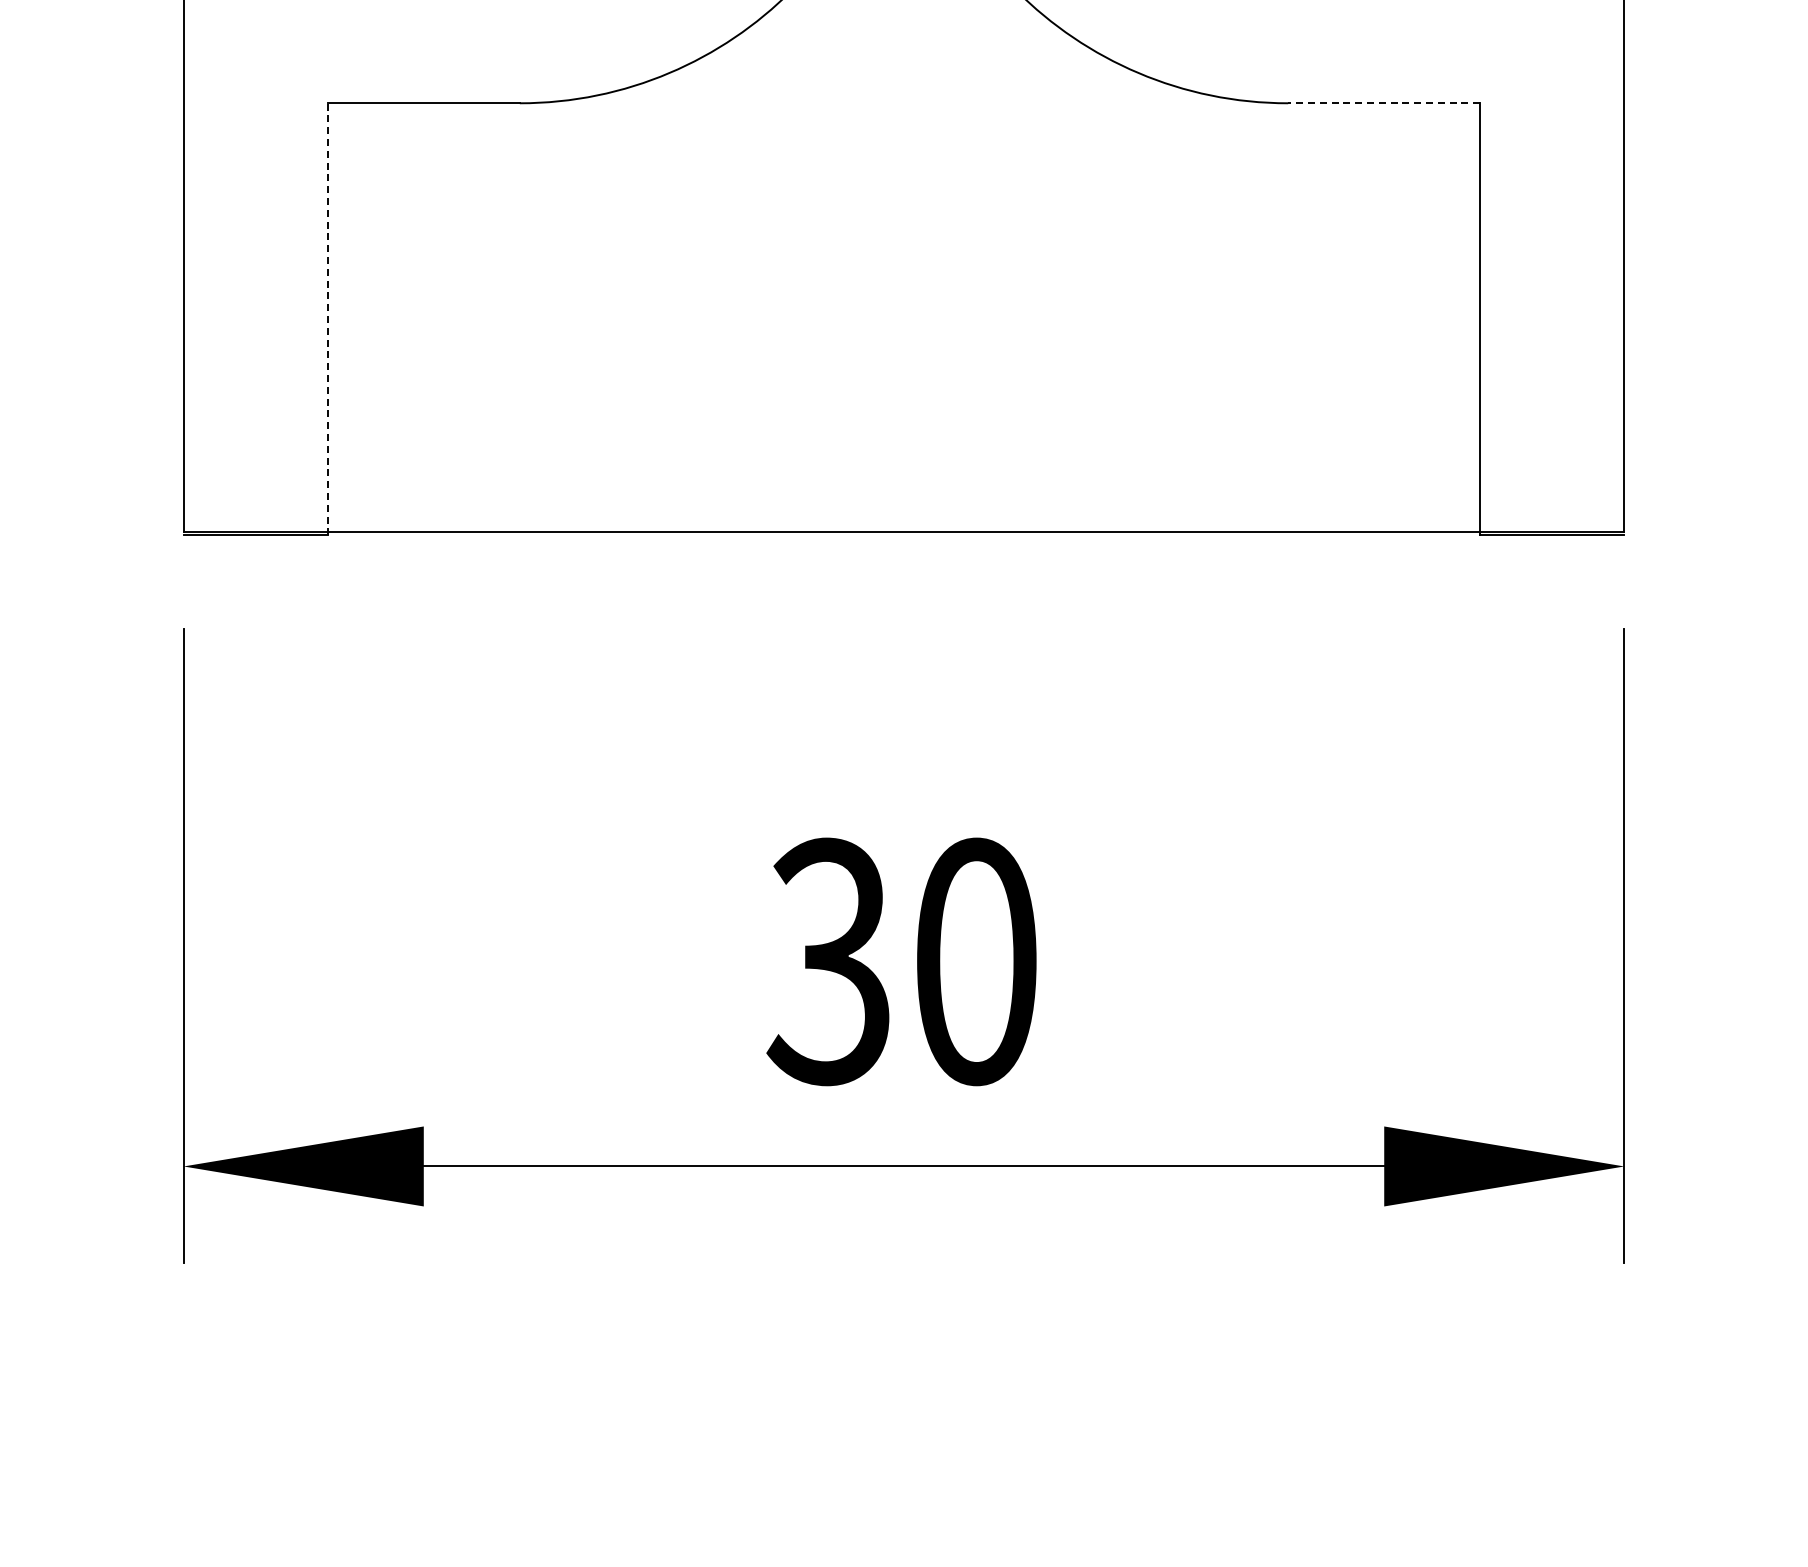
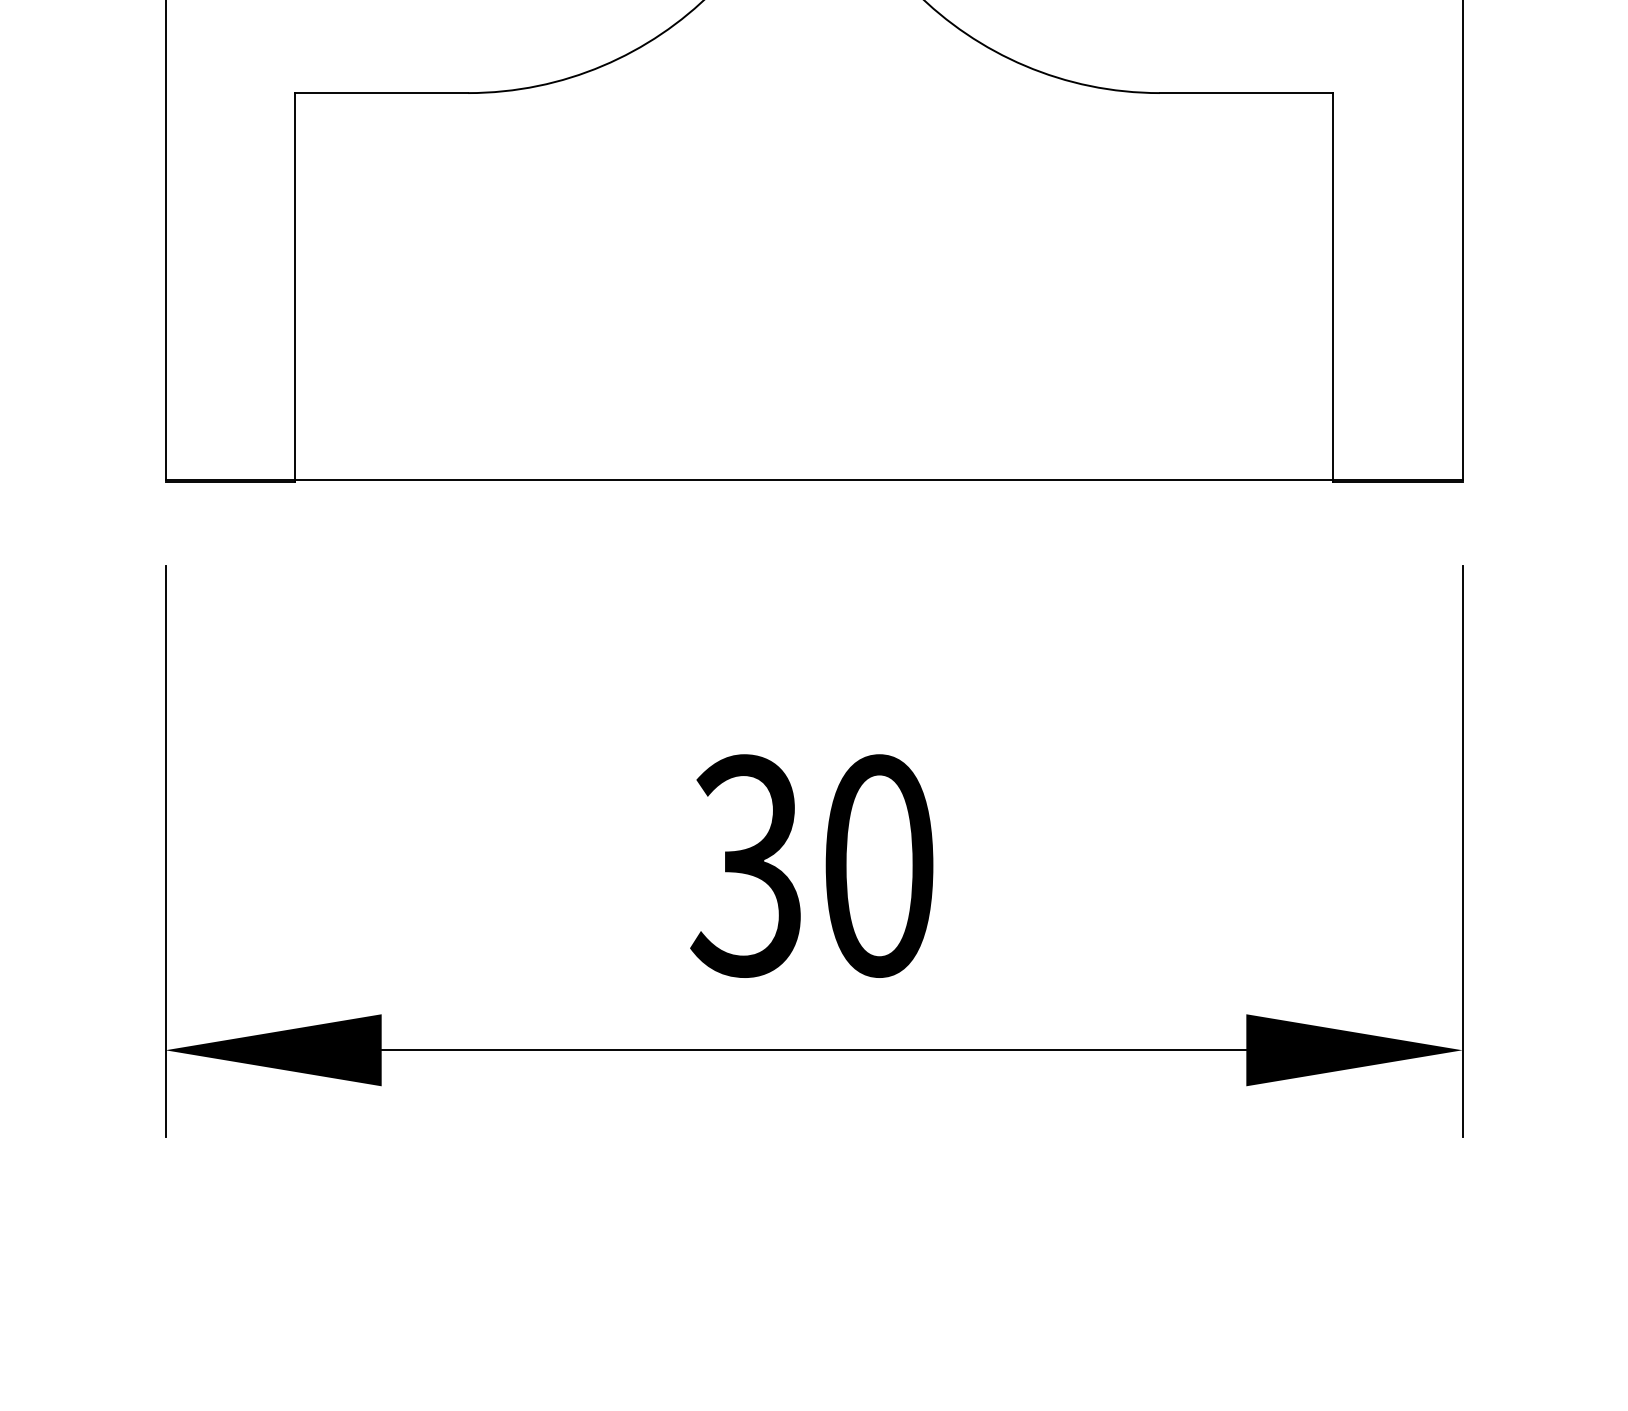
line: (1383, 103) -> (1245, 93), dashed -> solid
line: (327, 318) -> (294, 286), dashed -> solid

